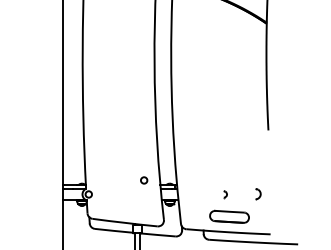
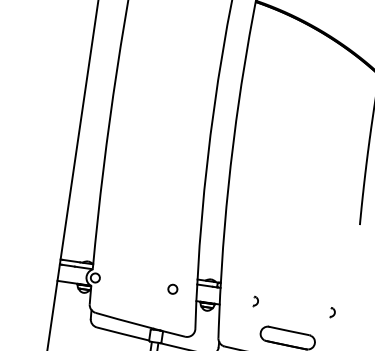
circle: (144, 180) -> (173, 289), moved
part: (225, 194) -> (255, 301), moved
part: (258, 194) -> (332, 312), size x0.62

